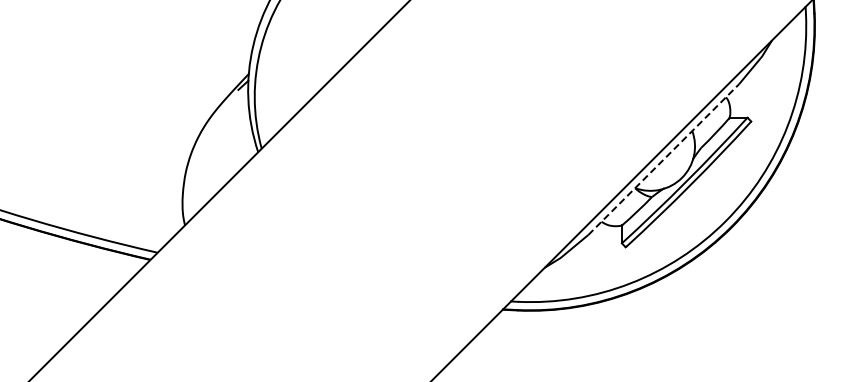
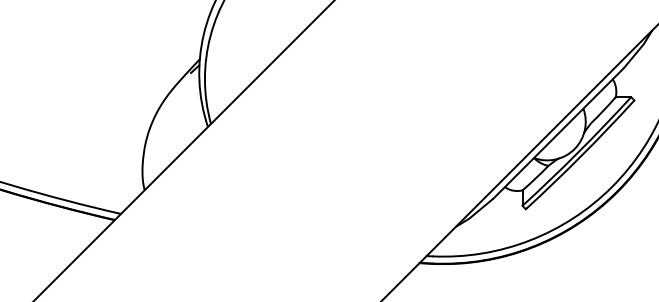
line: (663, 159) -> (558, 133), dashed -> solid

